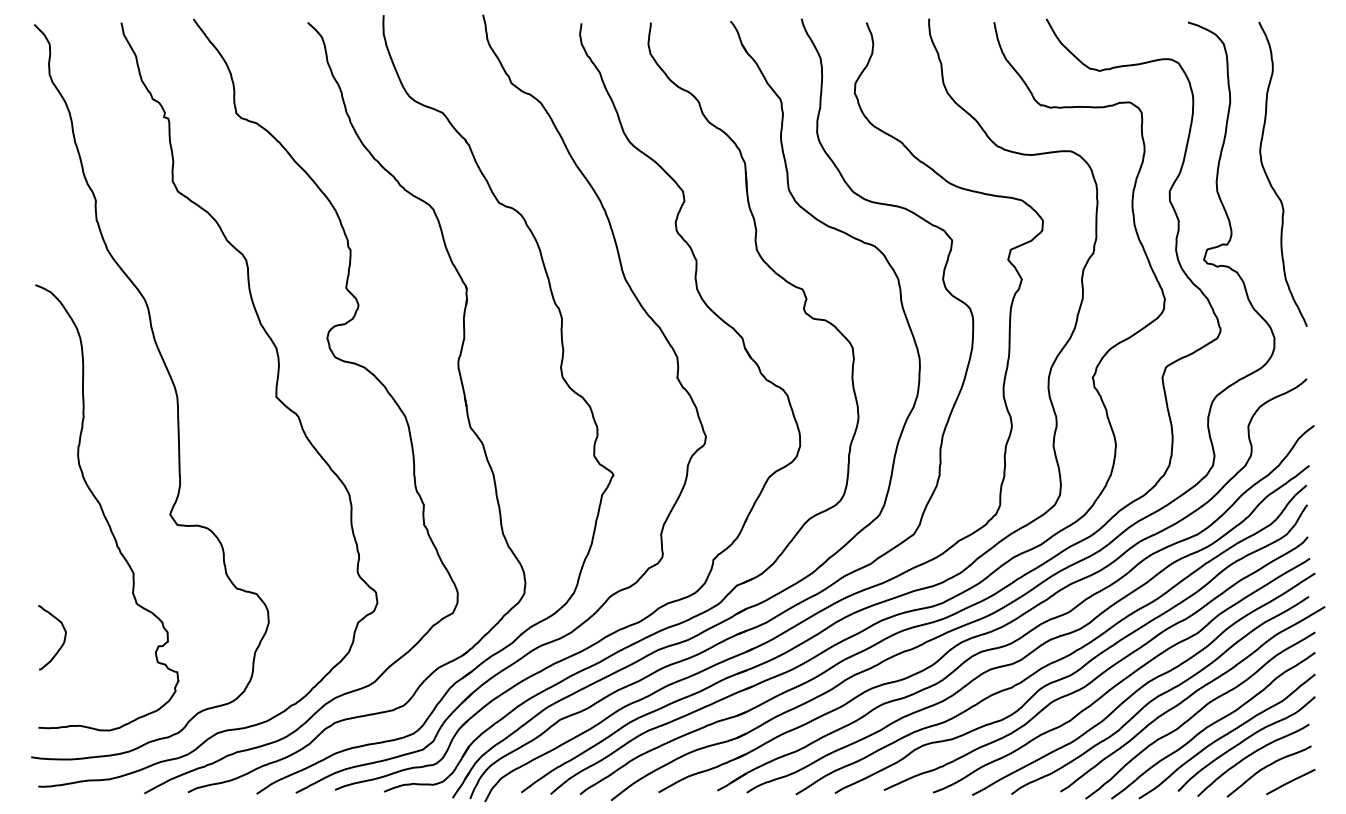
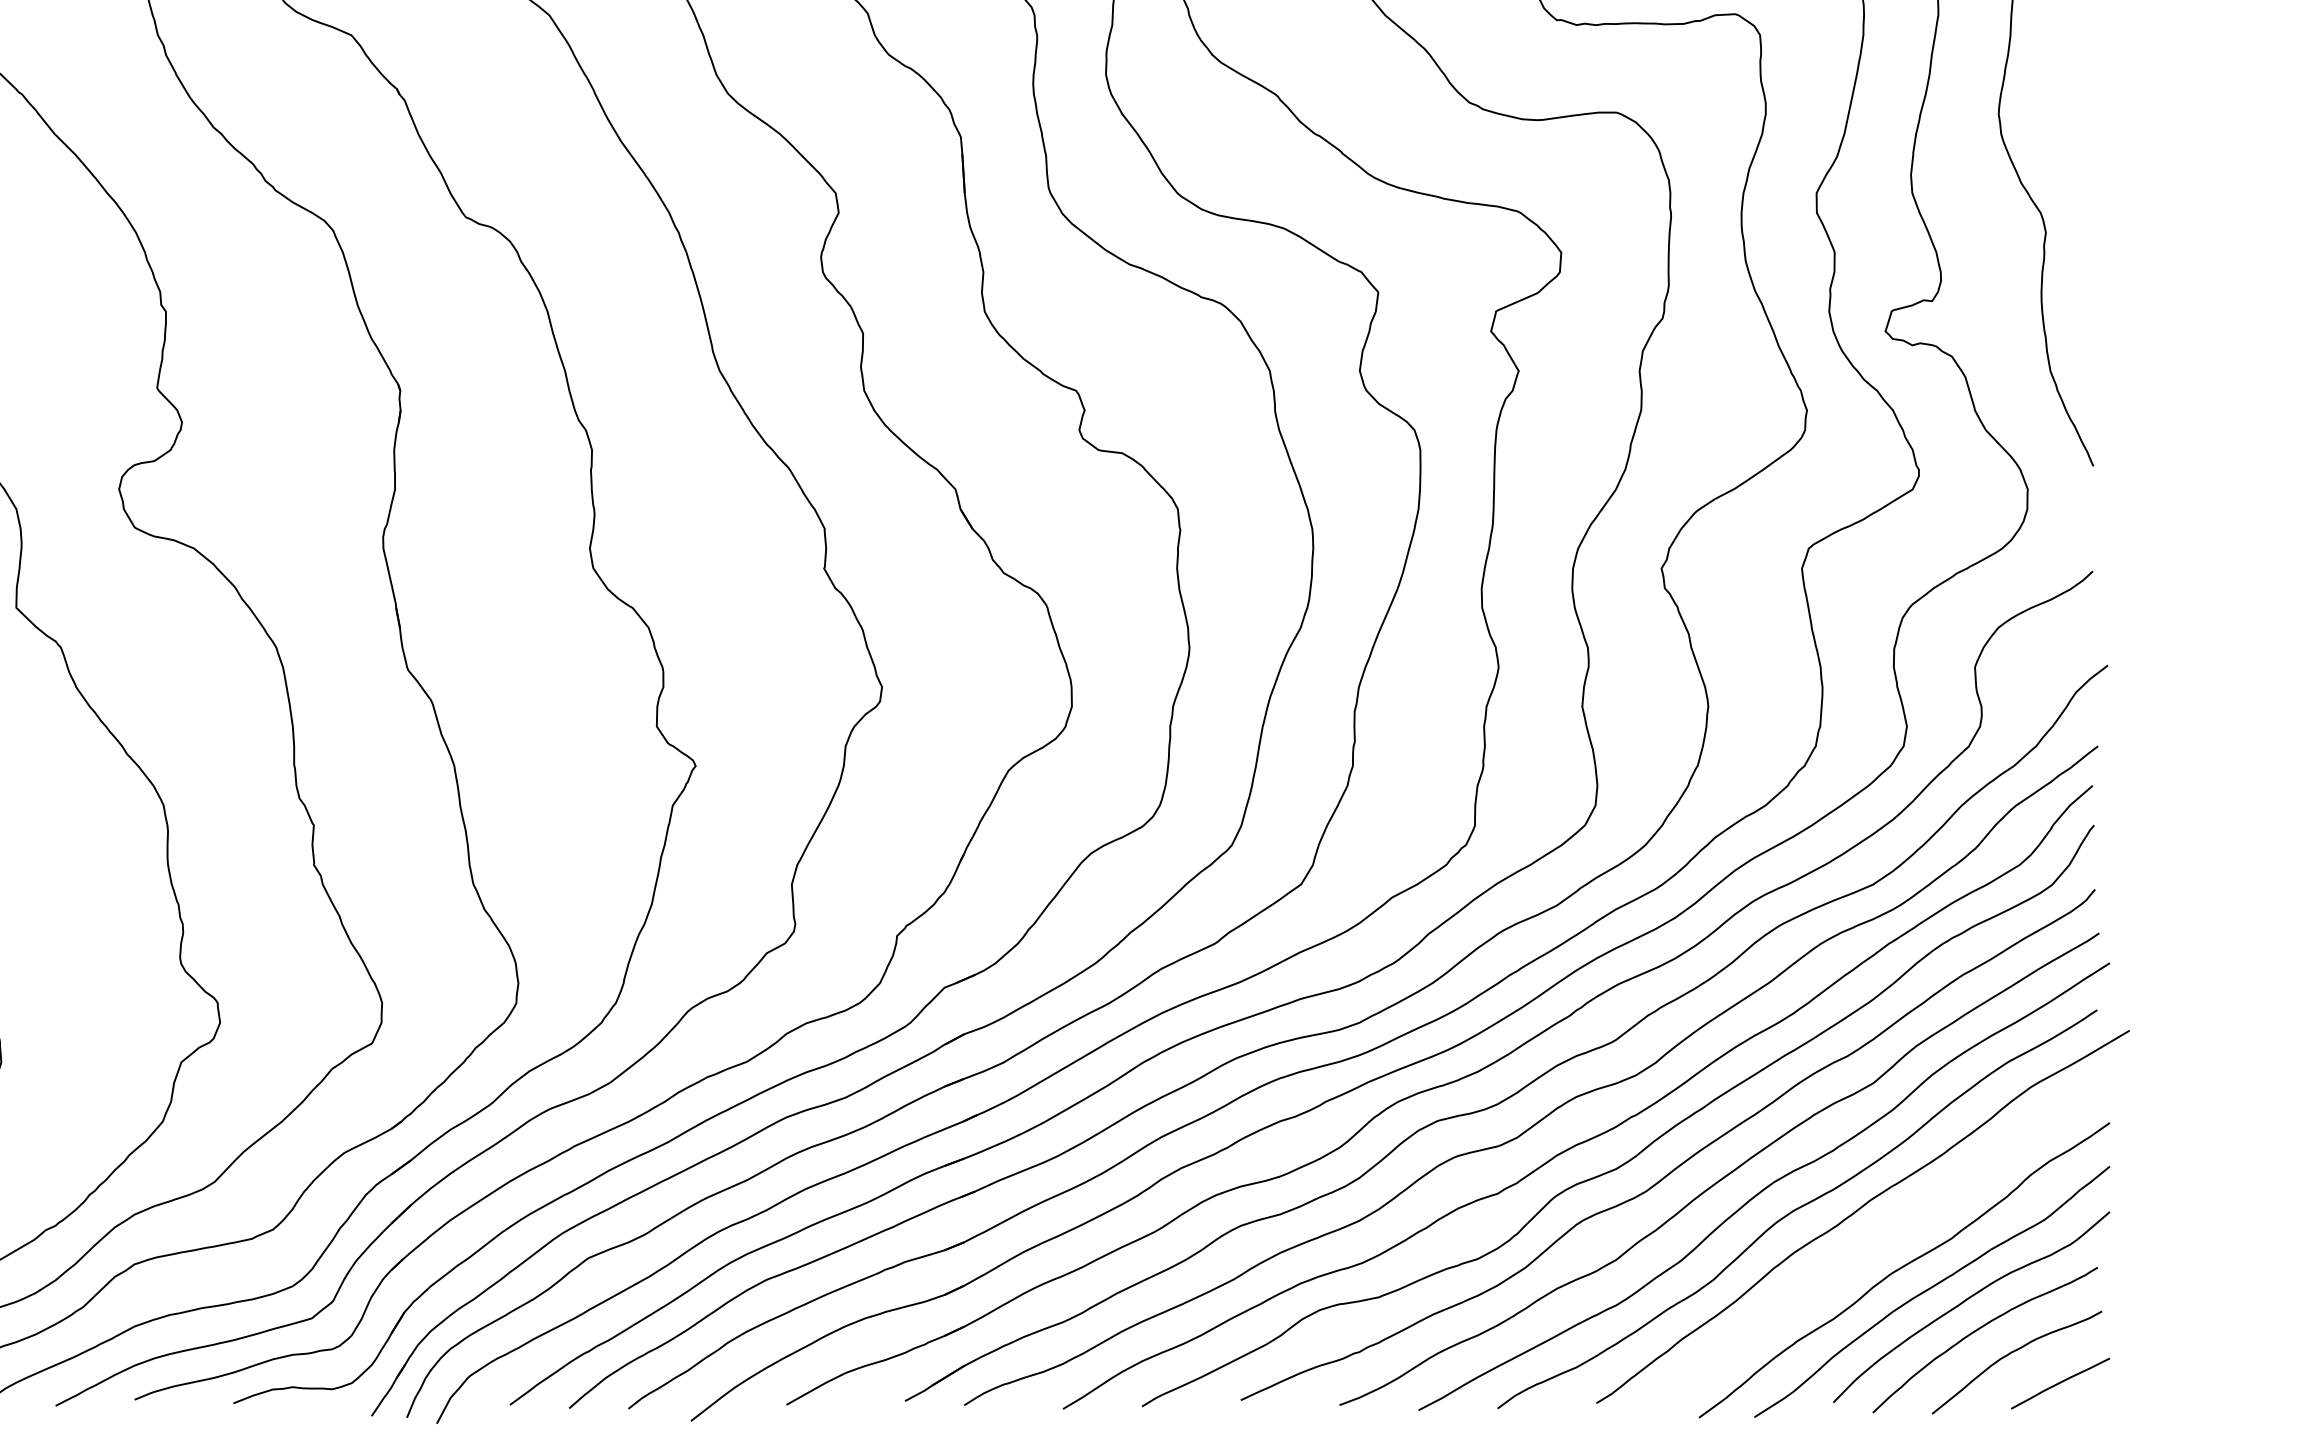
curve: (1199, 712) -> (1876, 1243), removed

